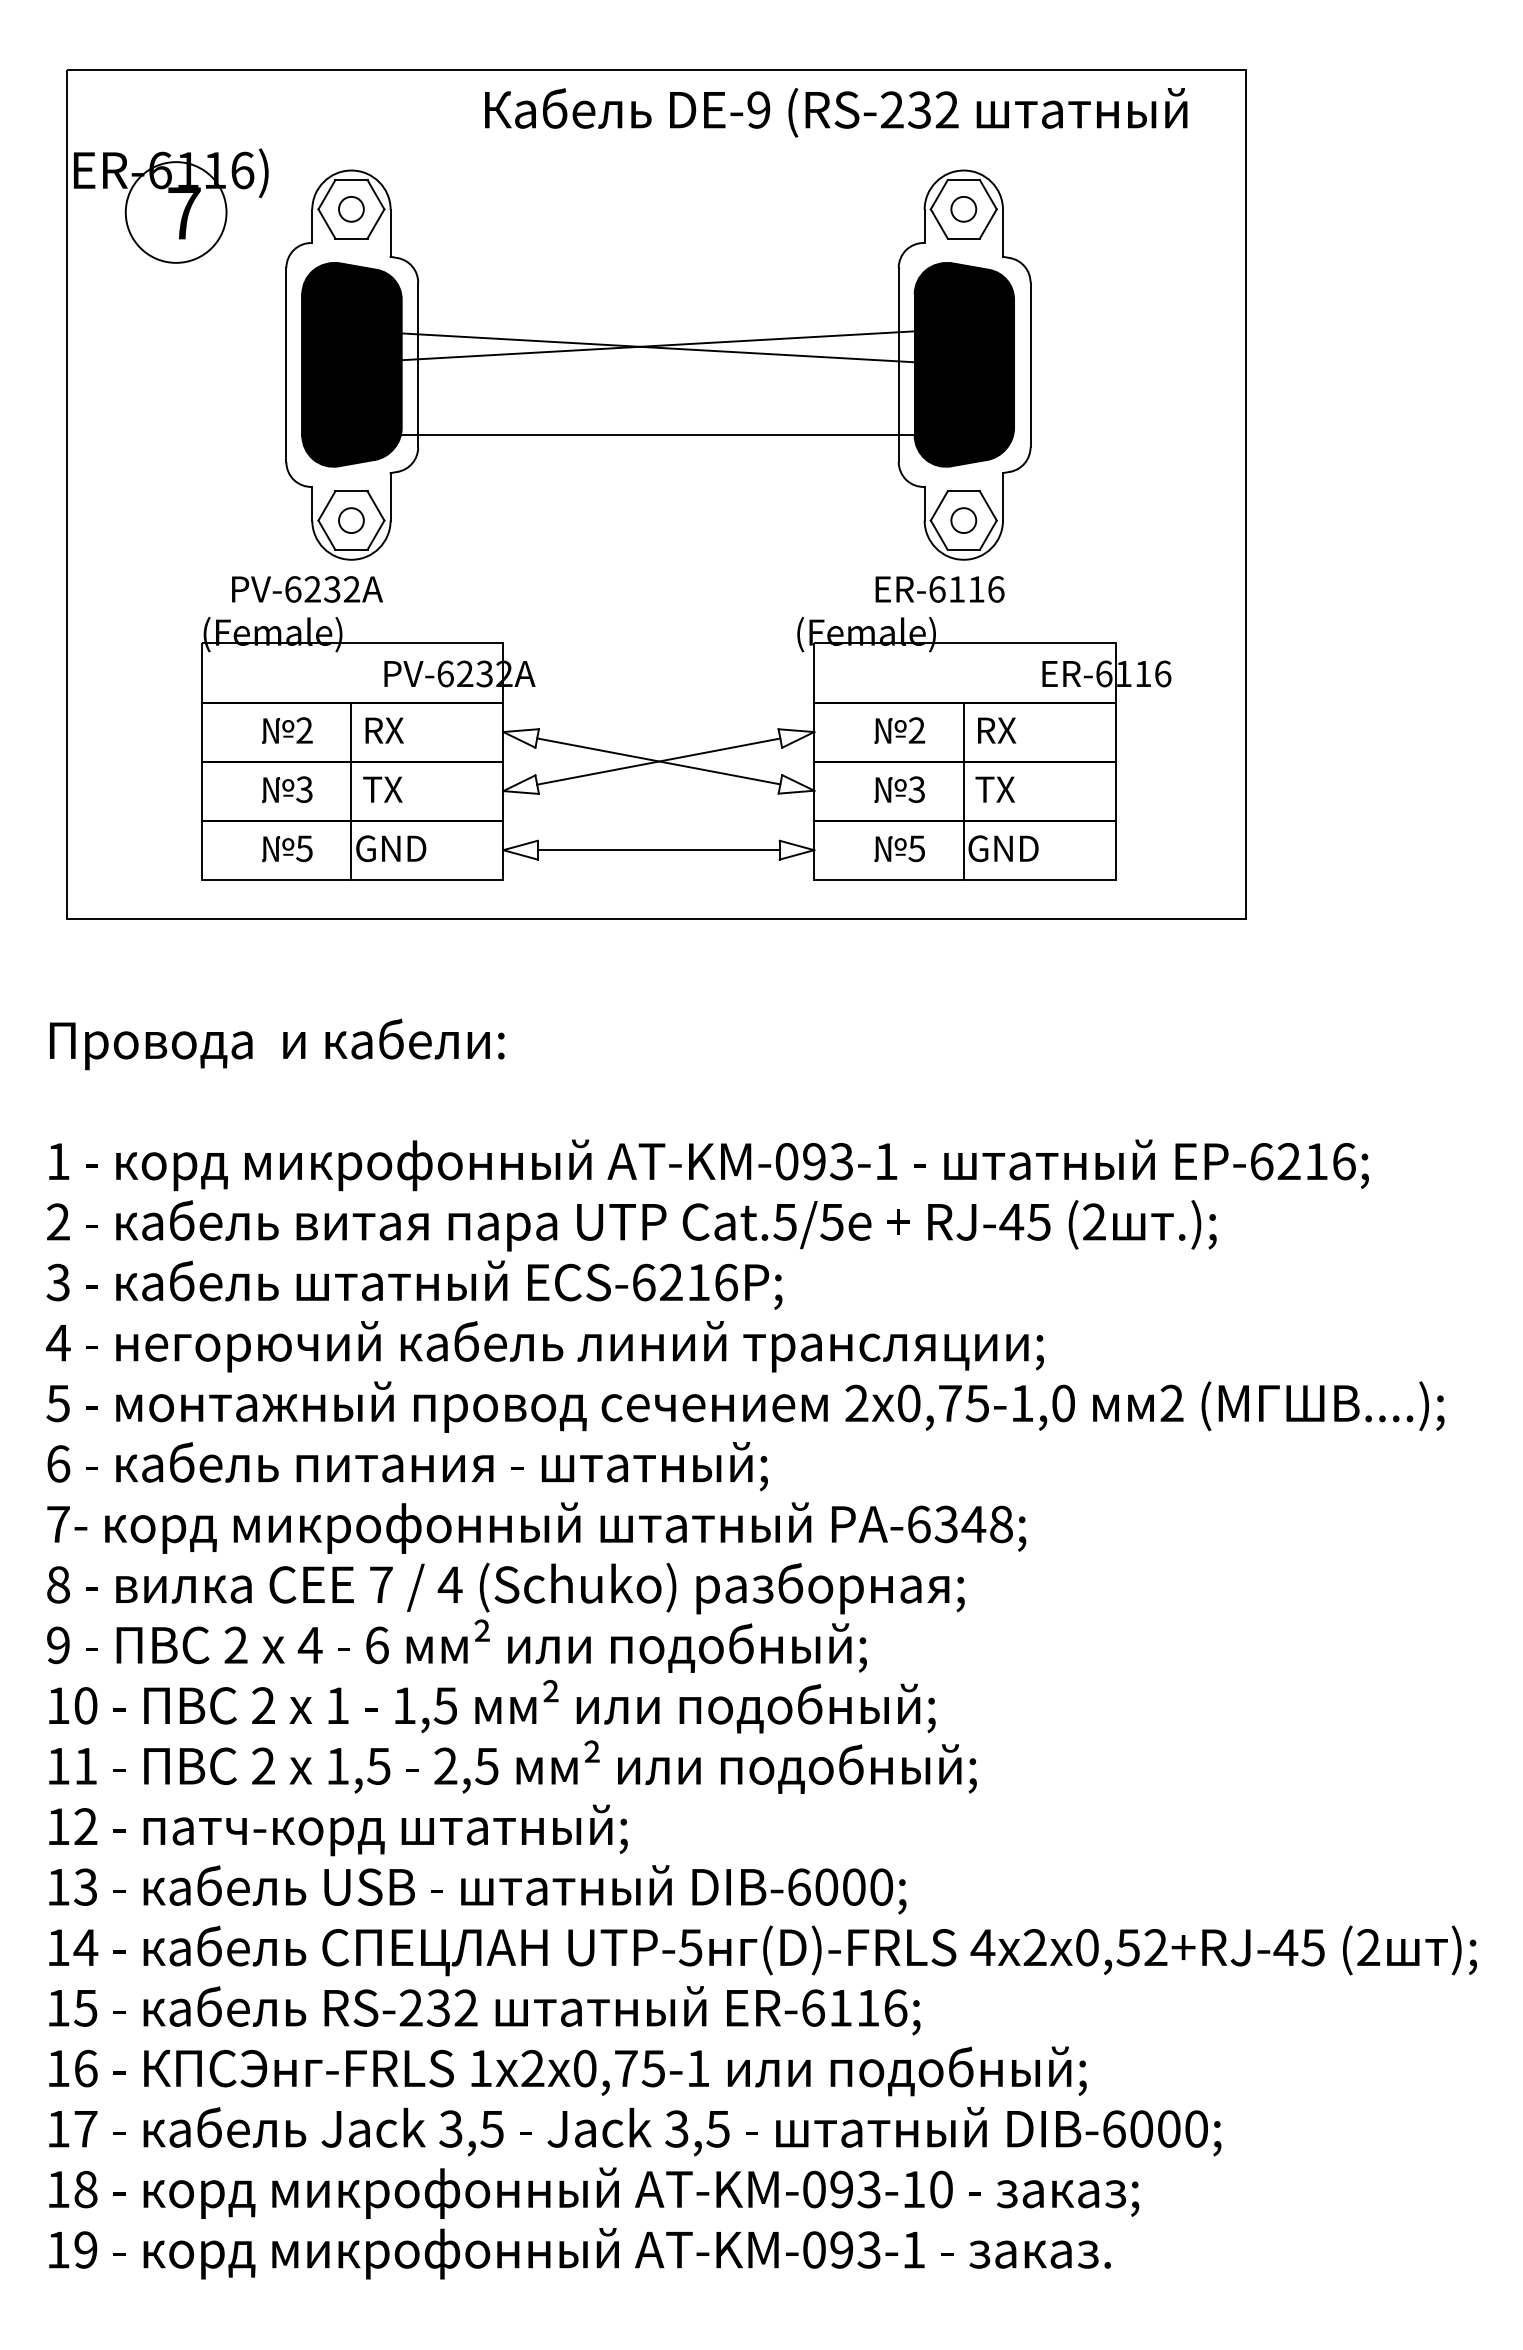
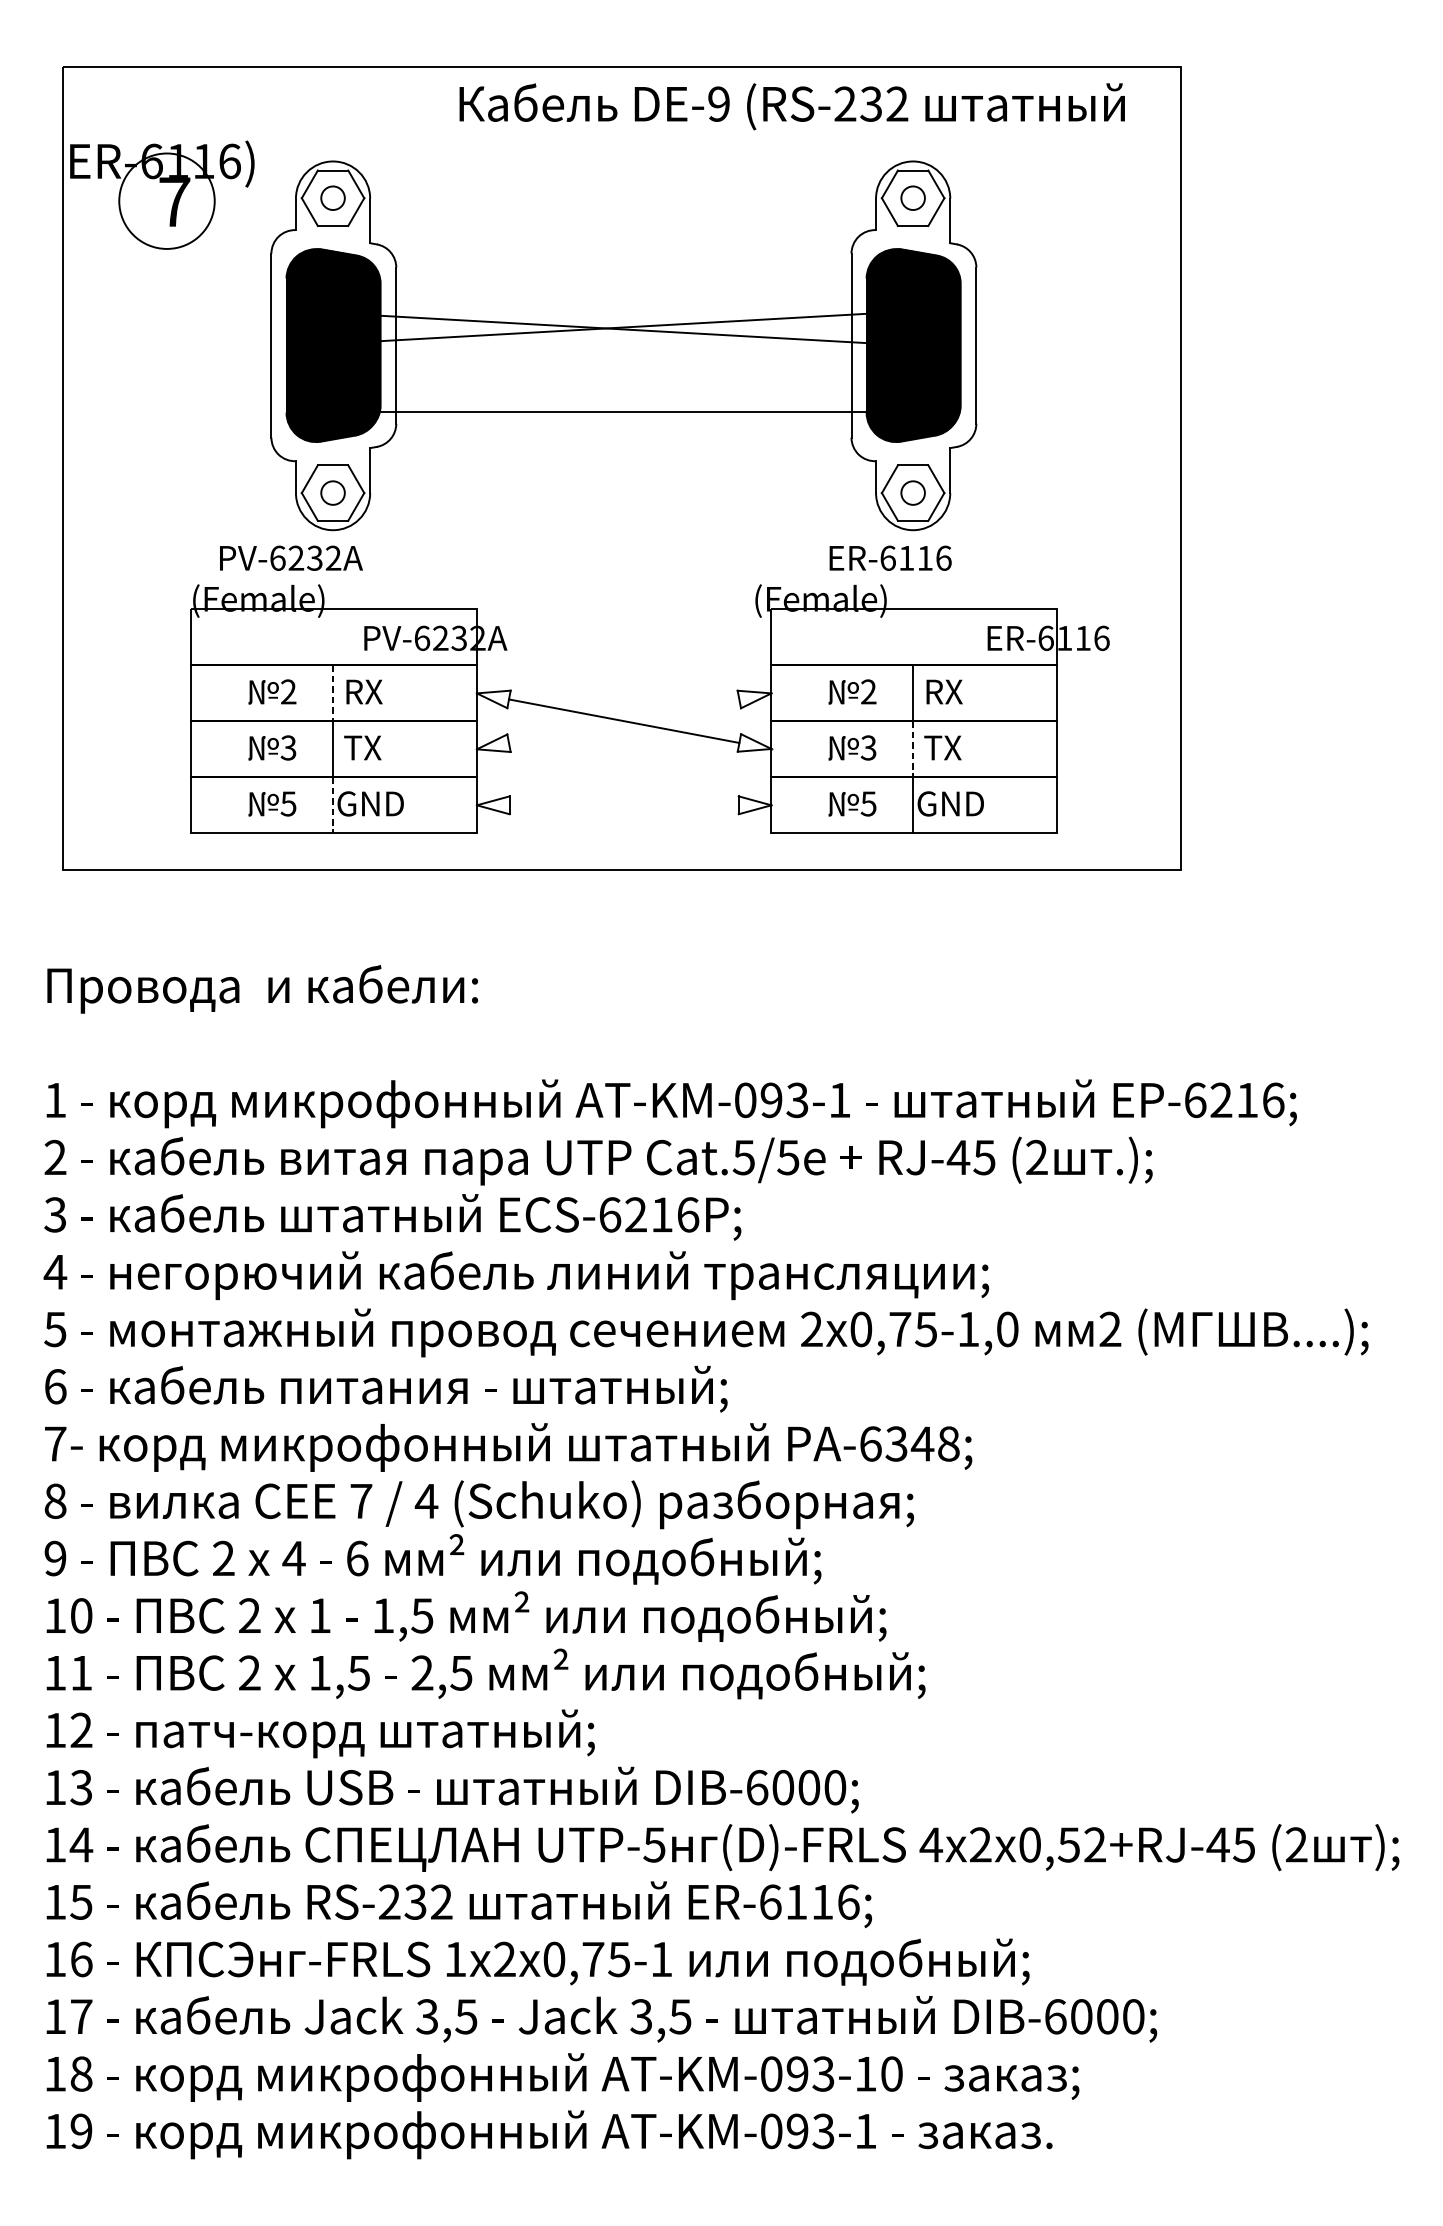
line: (351, 732) -> (333, 693), solid -> dashed
line: (658, 761) -> (623, 721), removed
line: (963, 791) -> (912, 749), solid -> dashed
line: (351, 850) -> (333, 805), solid -> dashed
line: (658, 850) -> (623, 805), removed

